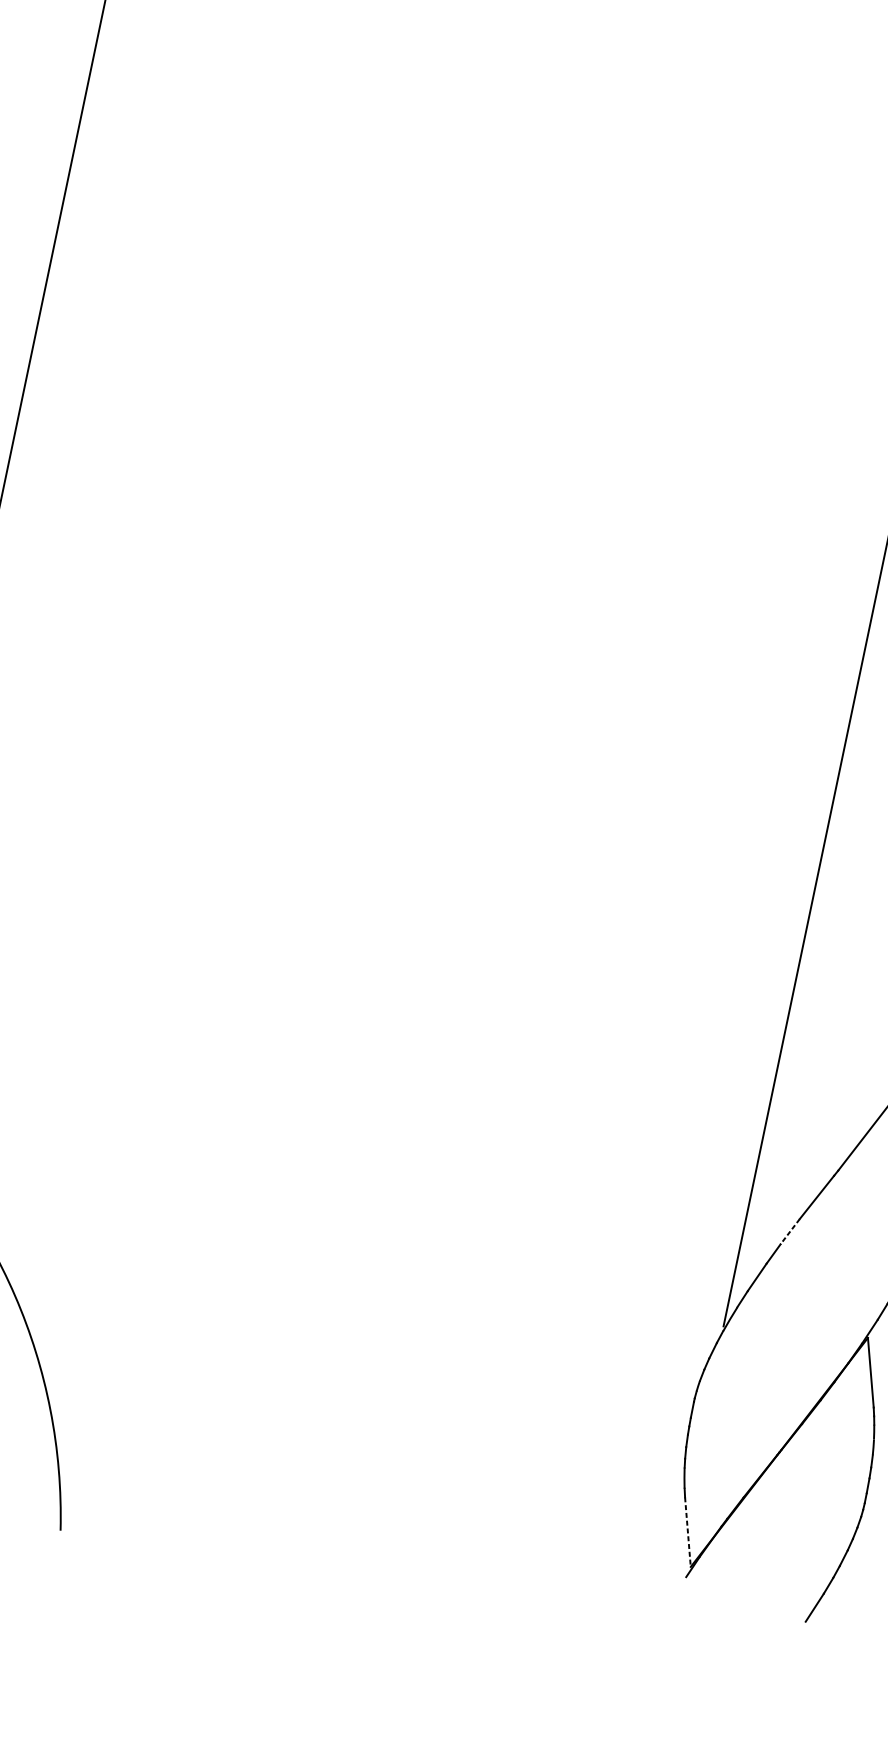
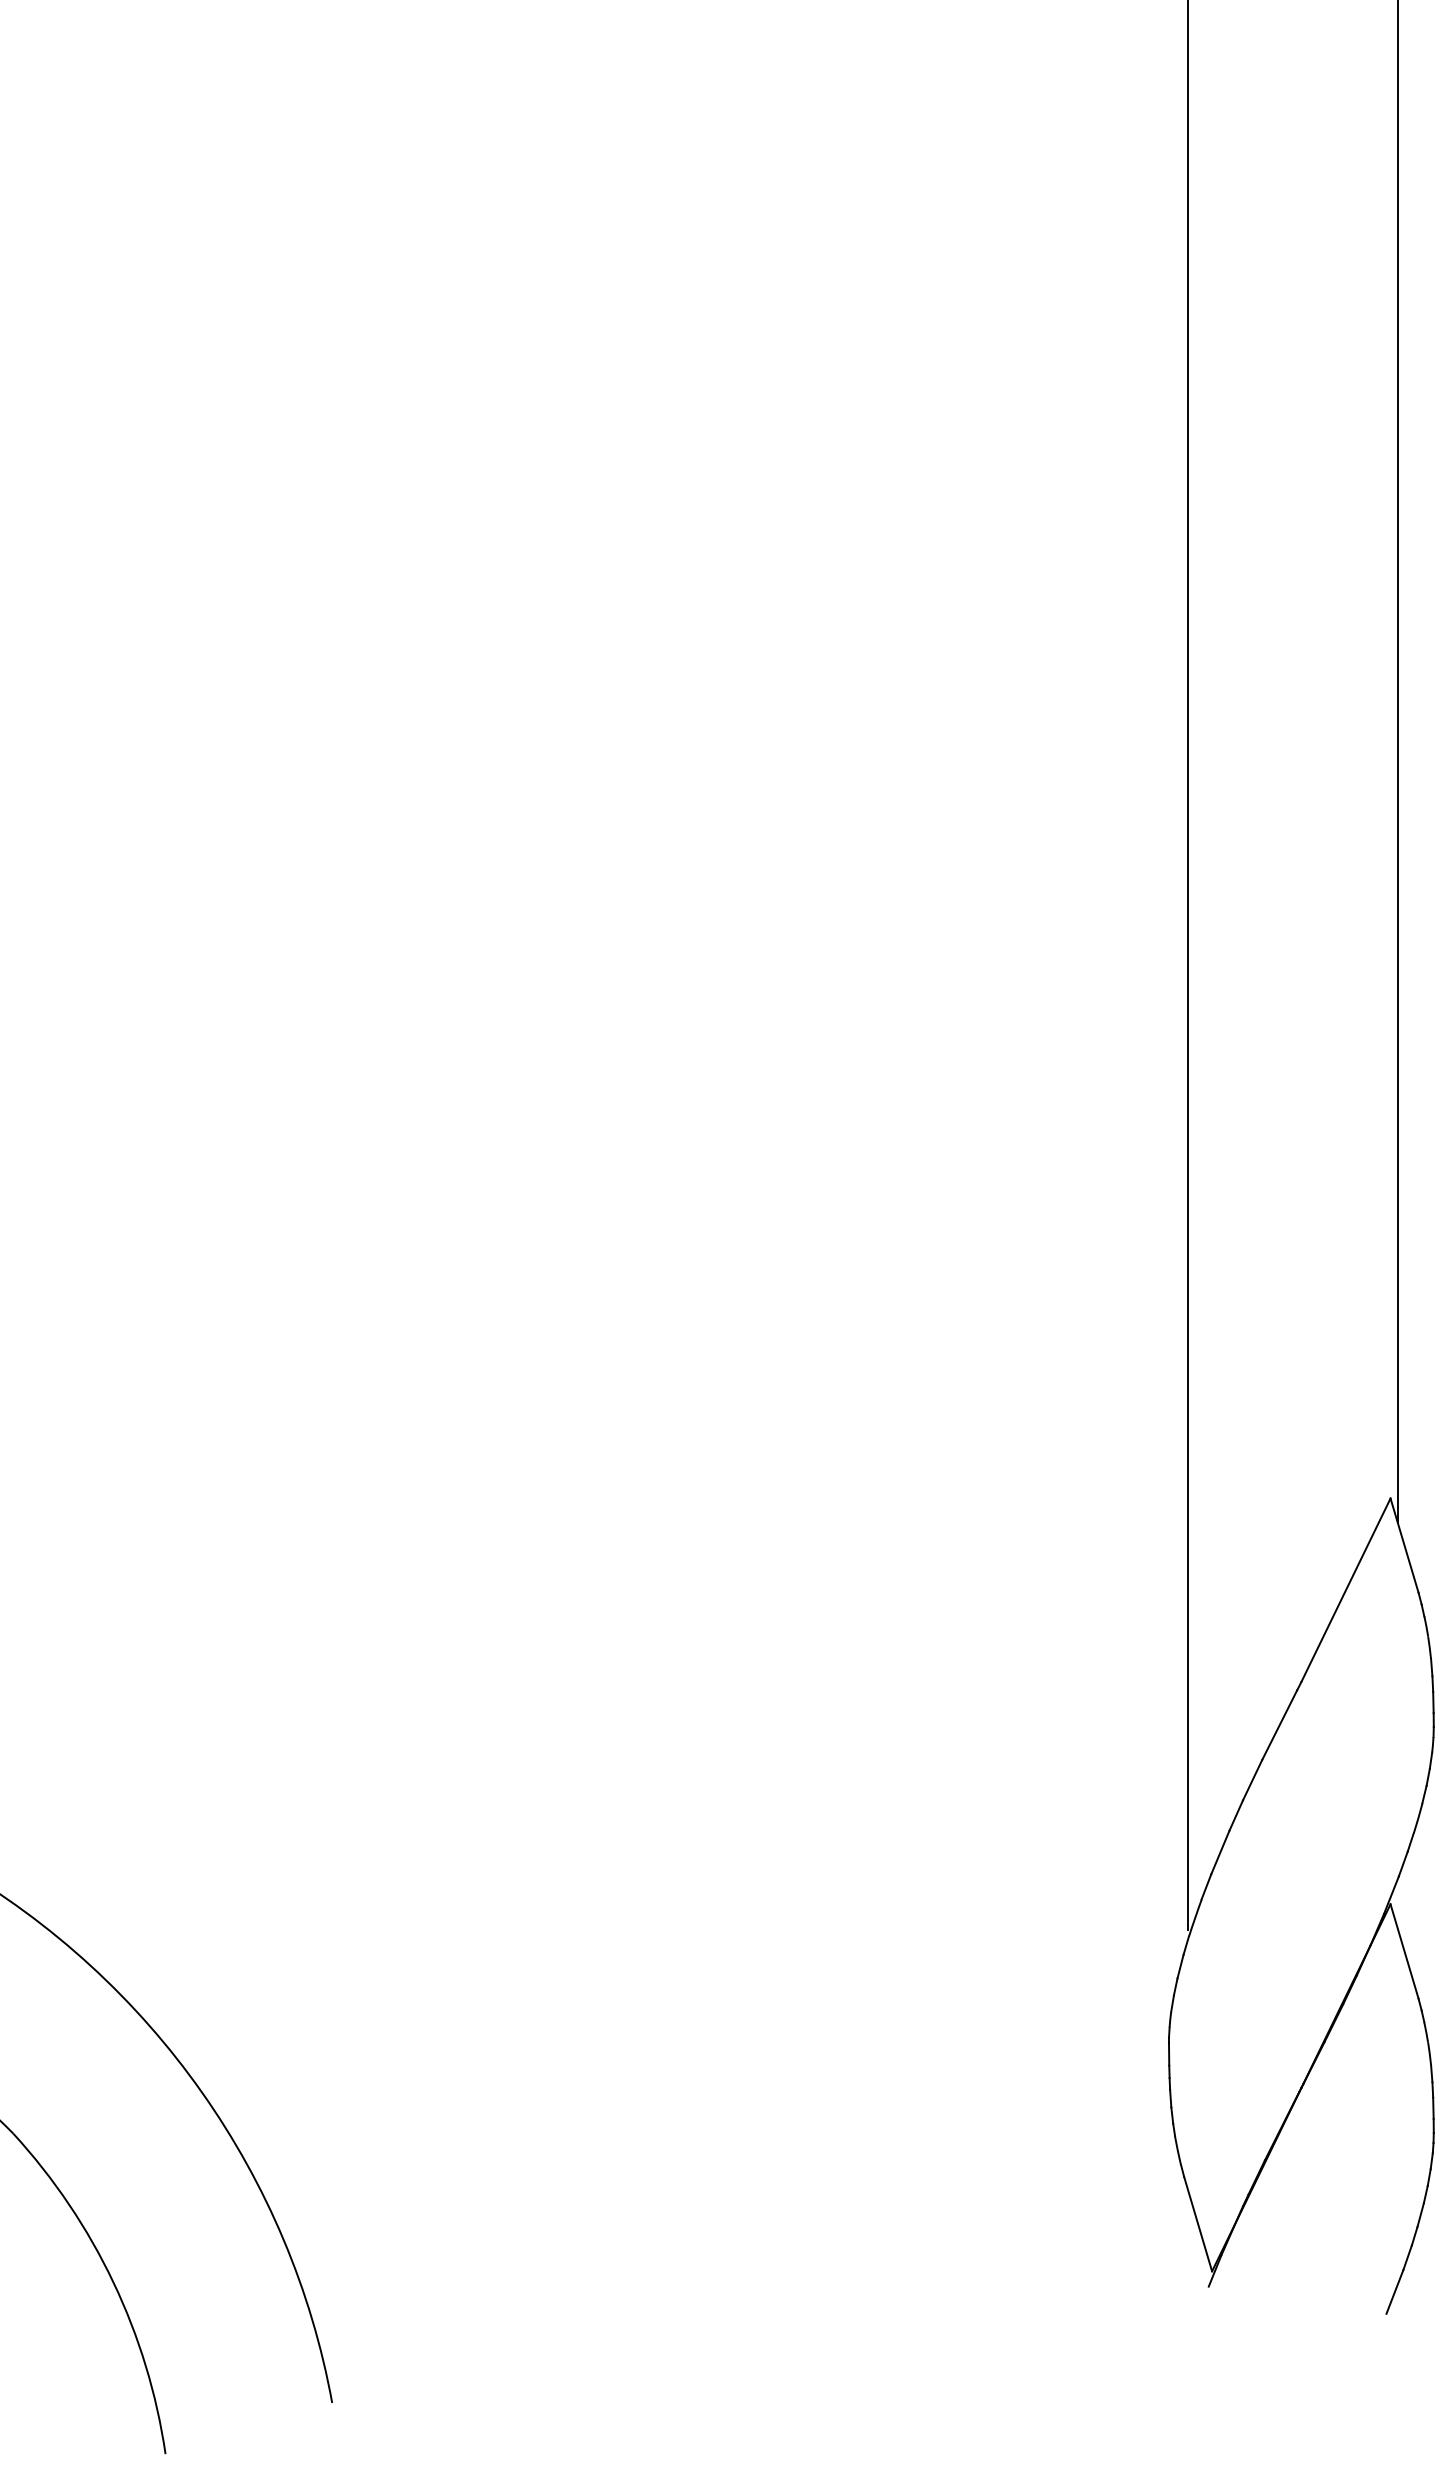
line: (790, 1231) -> (1252, 1780), dashed -> solid
line: (688, 1532) -> (1198, 2224), dashed -> solid

